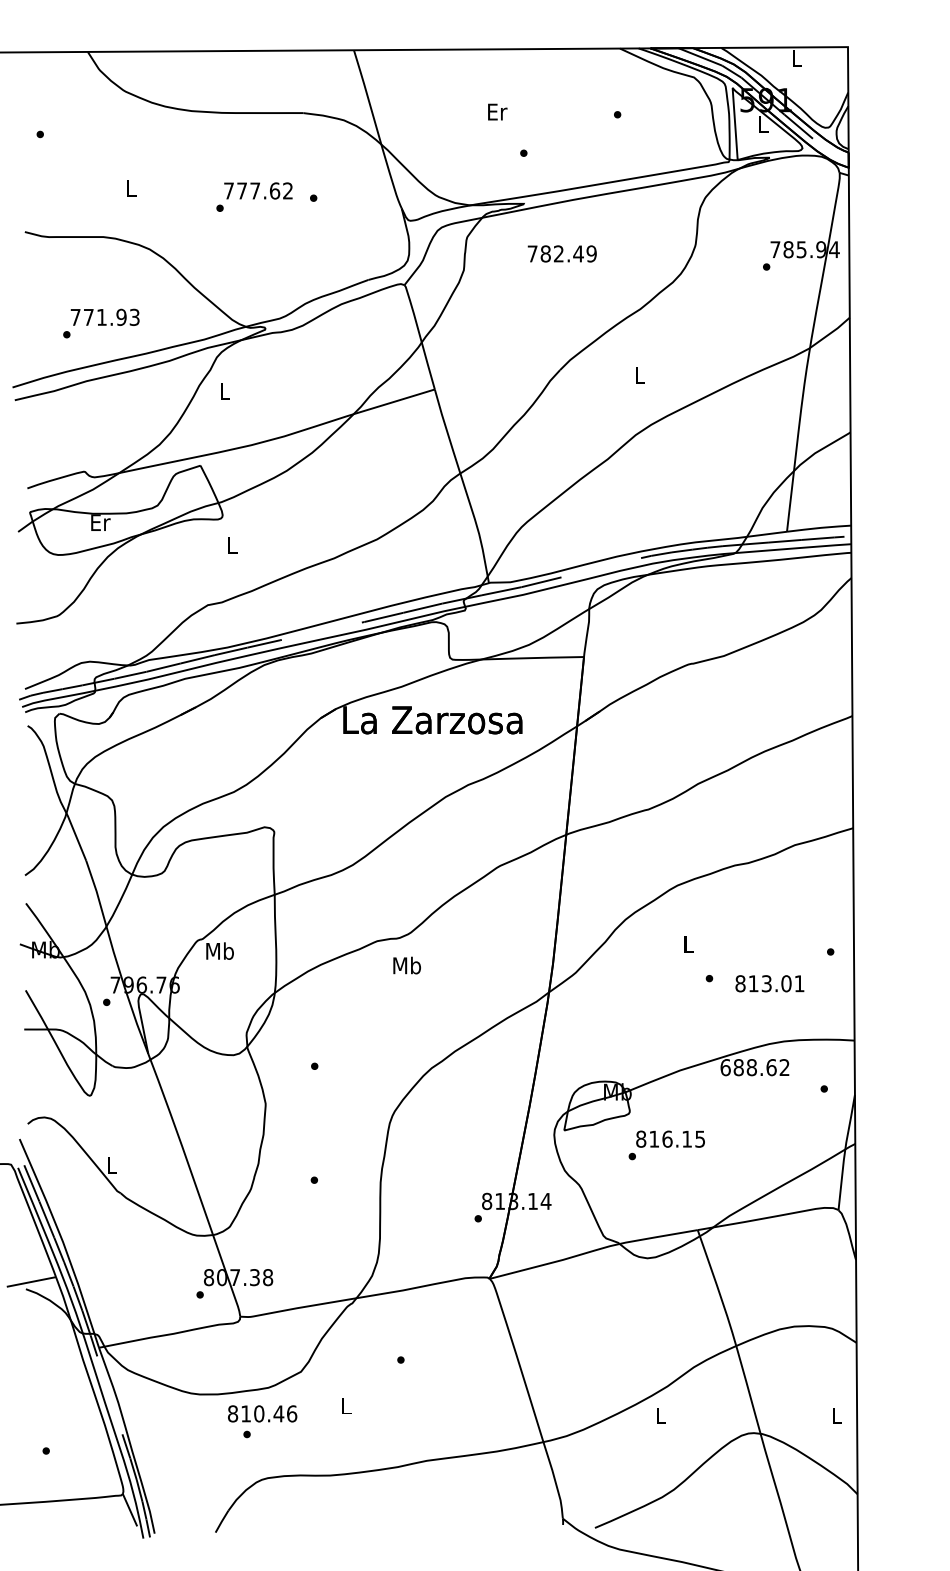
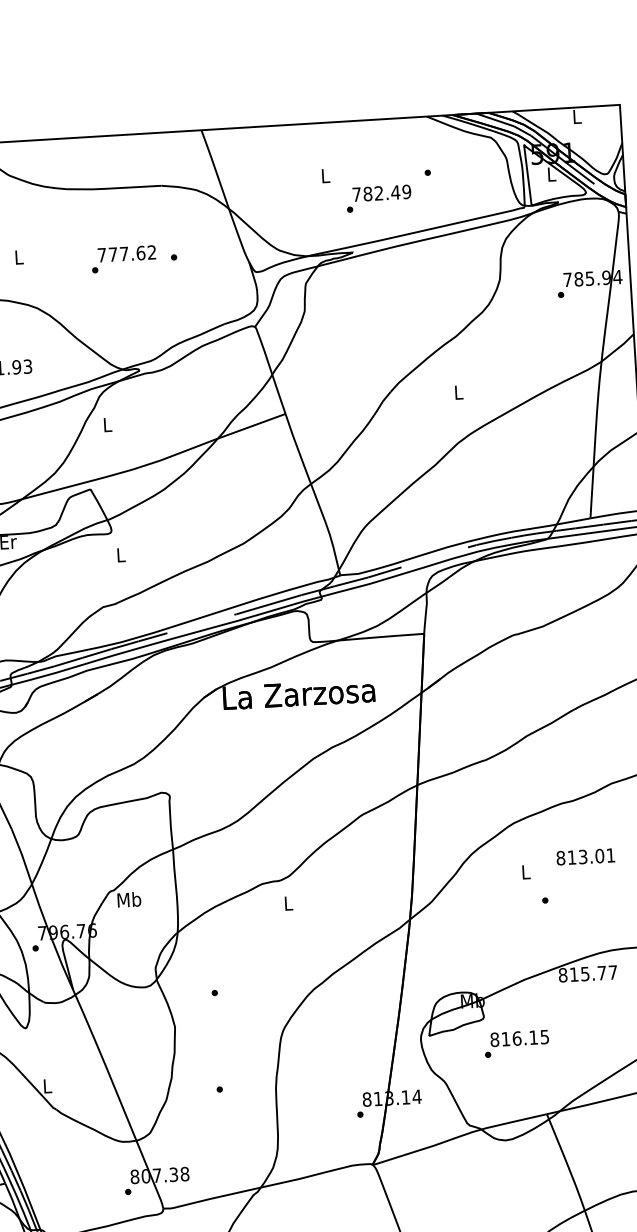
text: (497, 111) -> (325, 175), Er -> L
text: (561, 253) -> (381, 192), moved
text: (406, 965) -> (287, 903), Mb -> L
text: (769, 983) -> (585, 856), moved
text: (754, 1067) -> (587, 973), 688.62 -> 815.77

